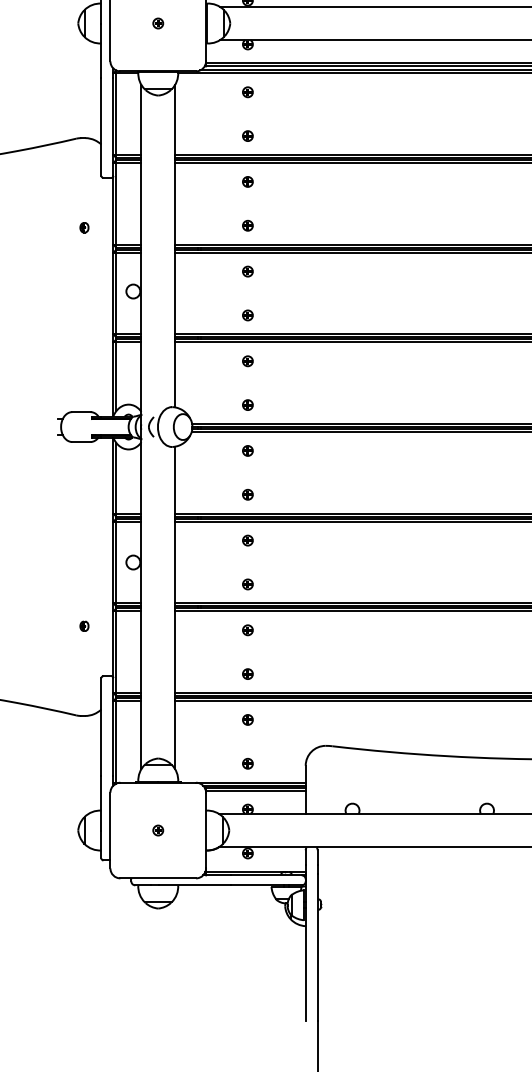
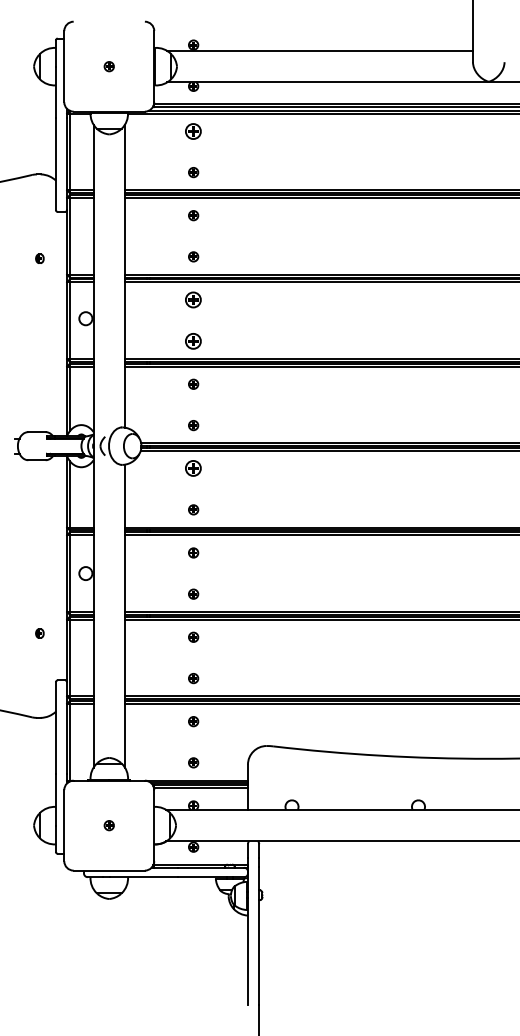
part: (247, 91) -> (193, 130), size x1.6
part: (247, 271) -> (193, 299), size x1.6
part: (247, 314) -> (193, 340), size x1.6
part: (247, 450) -> (193, 468), size x1.6

